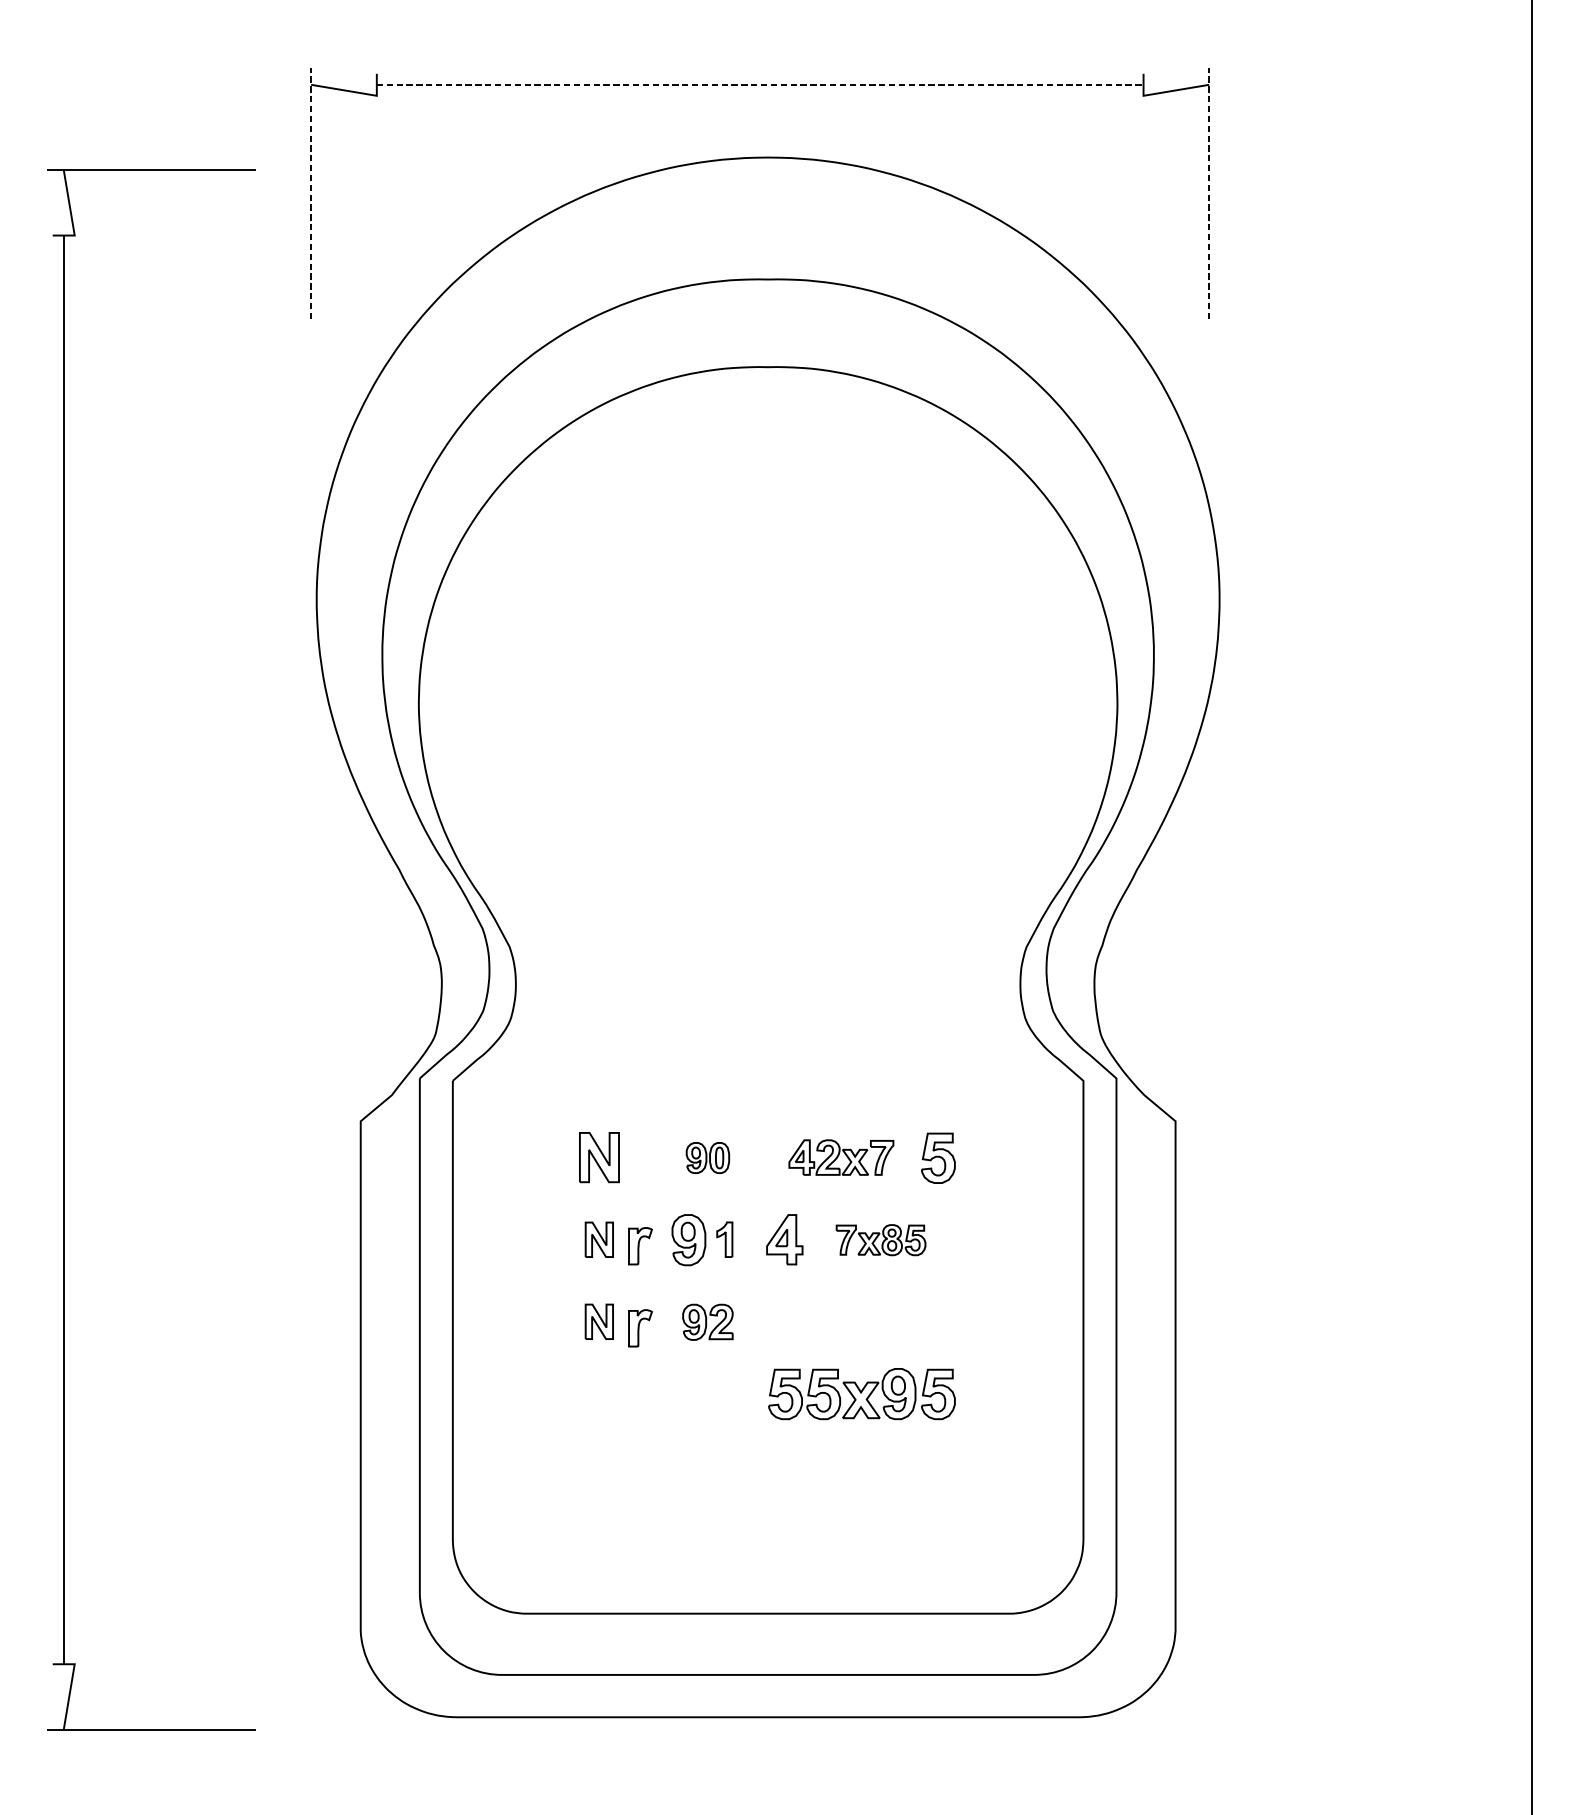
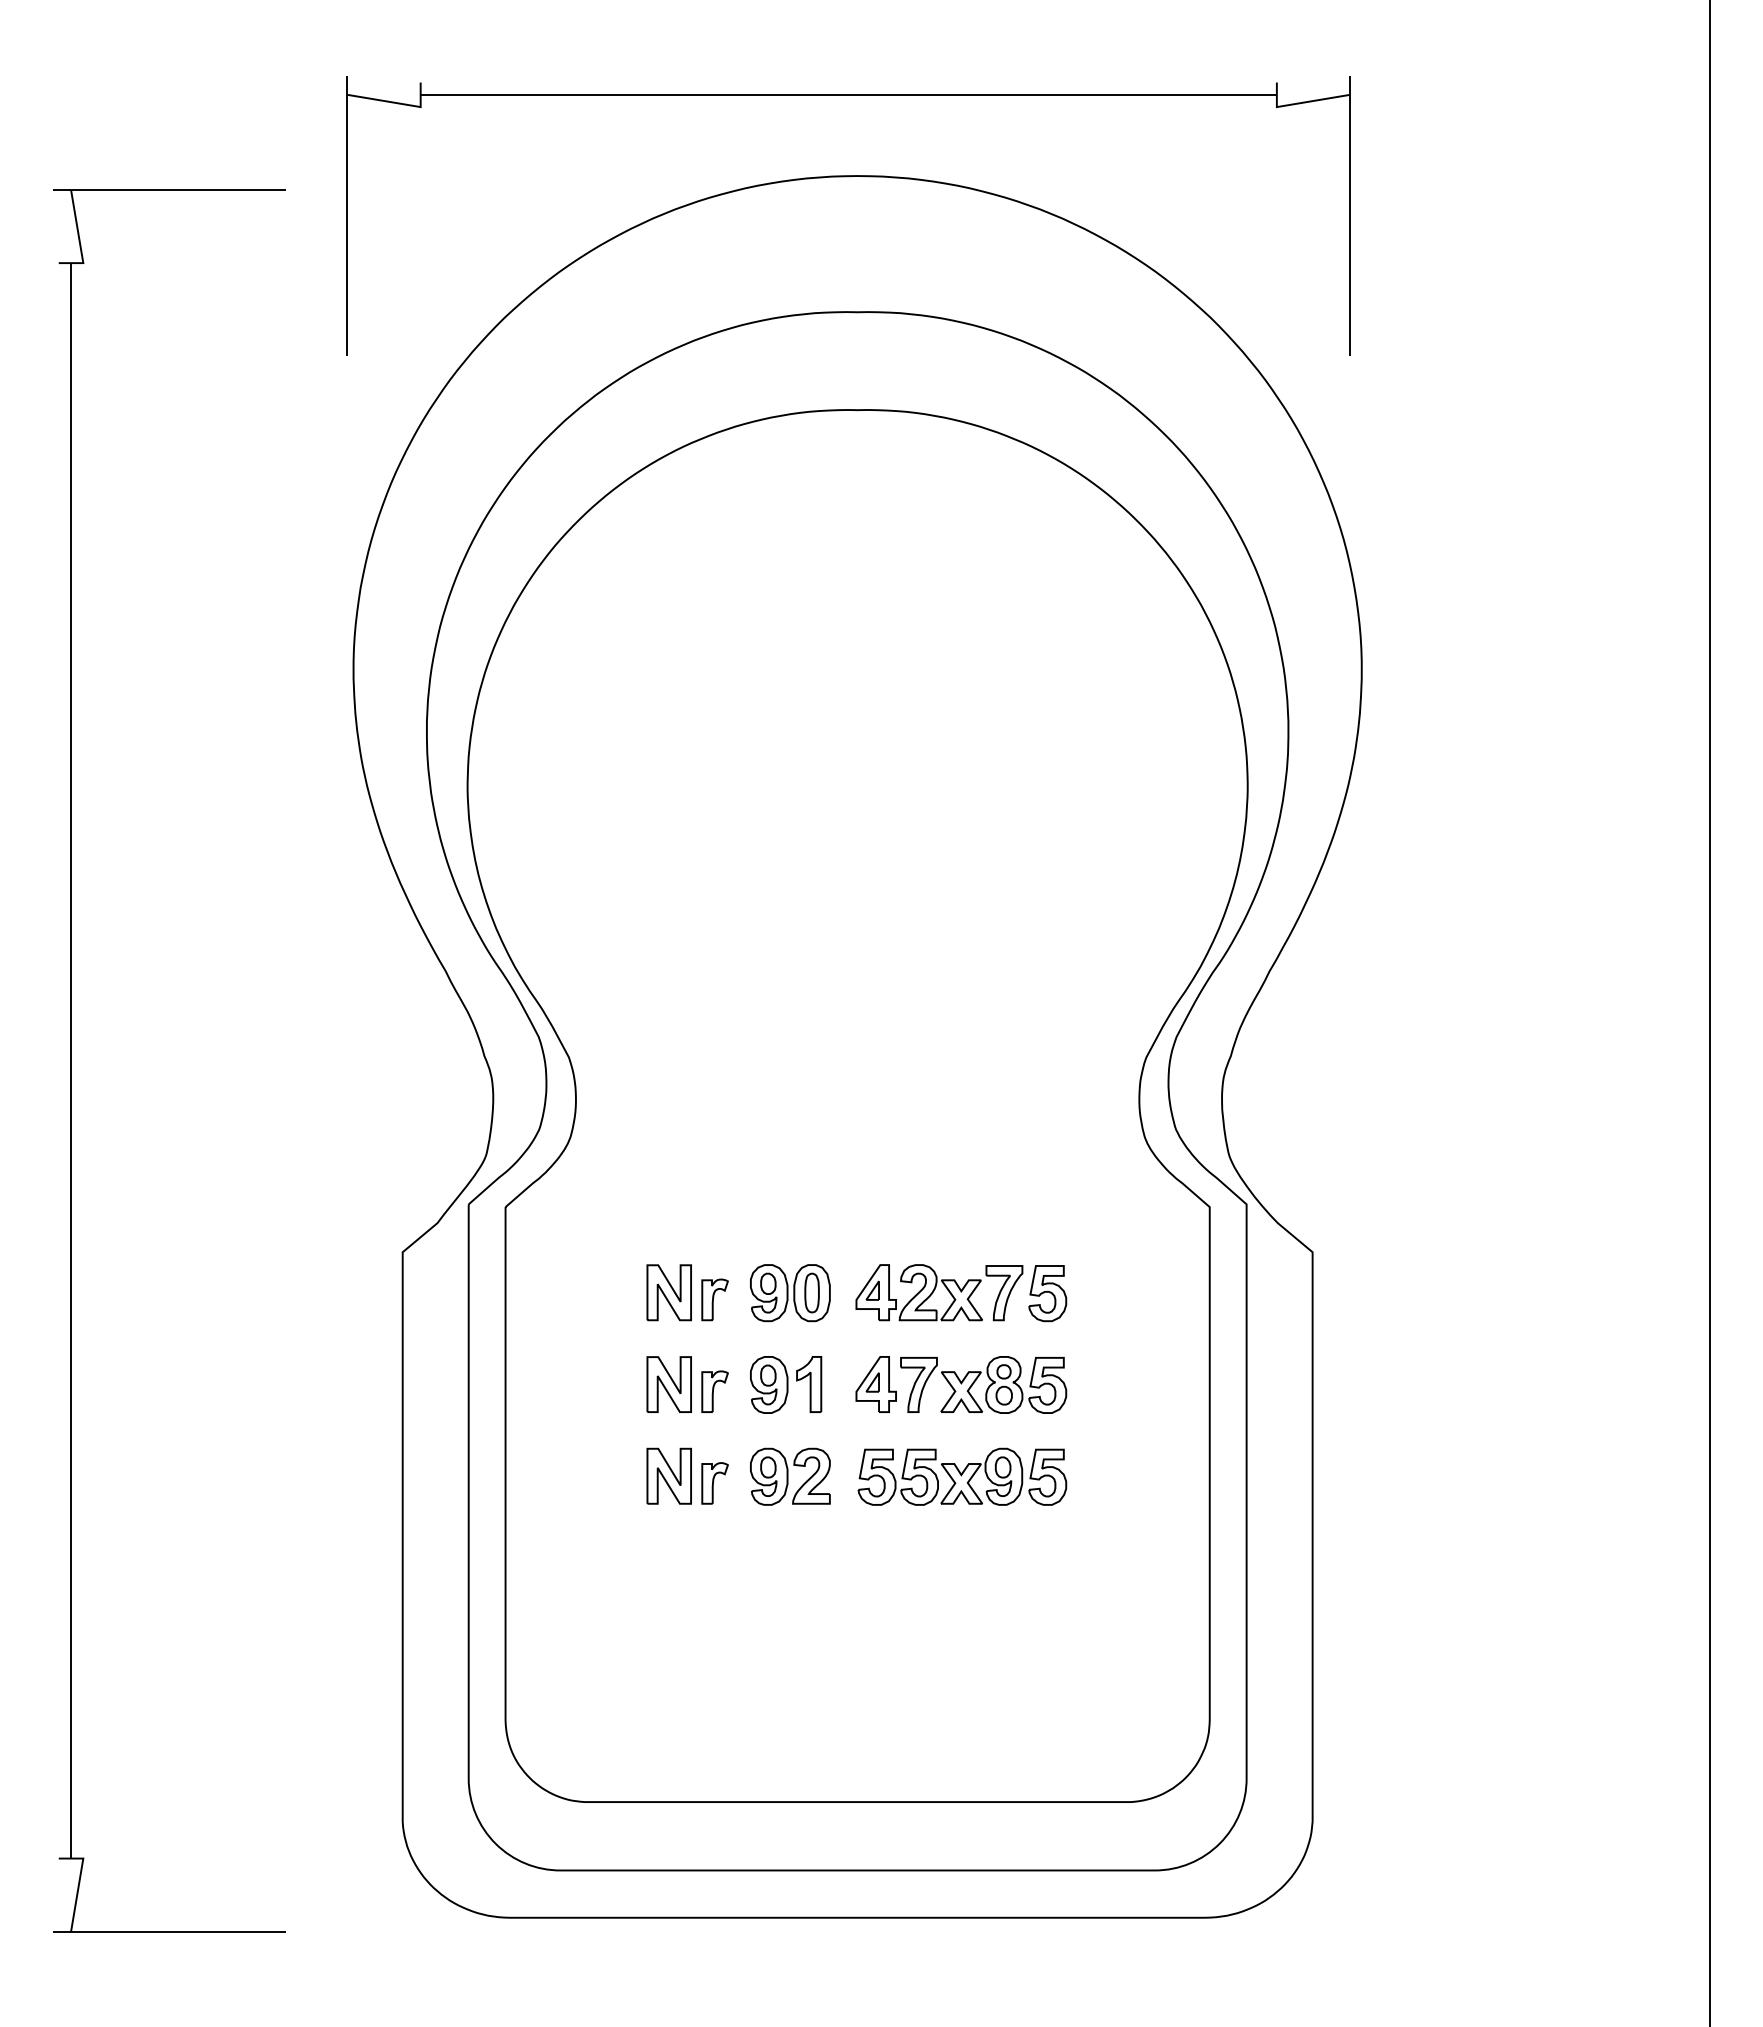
line: (760, 84) -> (849, 94), dashed -> solid
line: (311, 193) -> (347, 216), dashed -> solid
line: (1209, 193) -> (1350, 216), dashed -> solid
part: (841, 1157) -> (939, 1292), size x1.43
part: (708, 1158) -> (790, 1293), size x1.67
part: (639, 1163) -> (714, 1299), added
part: (598, 1239) -> (668, 1384), size x1.43
part: (725, 1239) -> (809, 1384), size x1.43
part: (880, 1239) -> (983, 1384), size x1.67
part: (598, 1321) -> (668, 1475), size x1.43
part: (708, 1322) -> (790, 1476), size x1.43
part: (862, 1393) -> (962, 1476), moved

